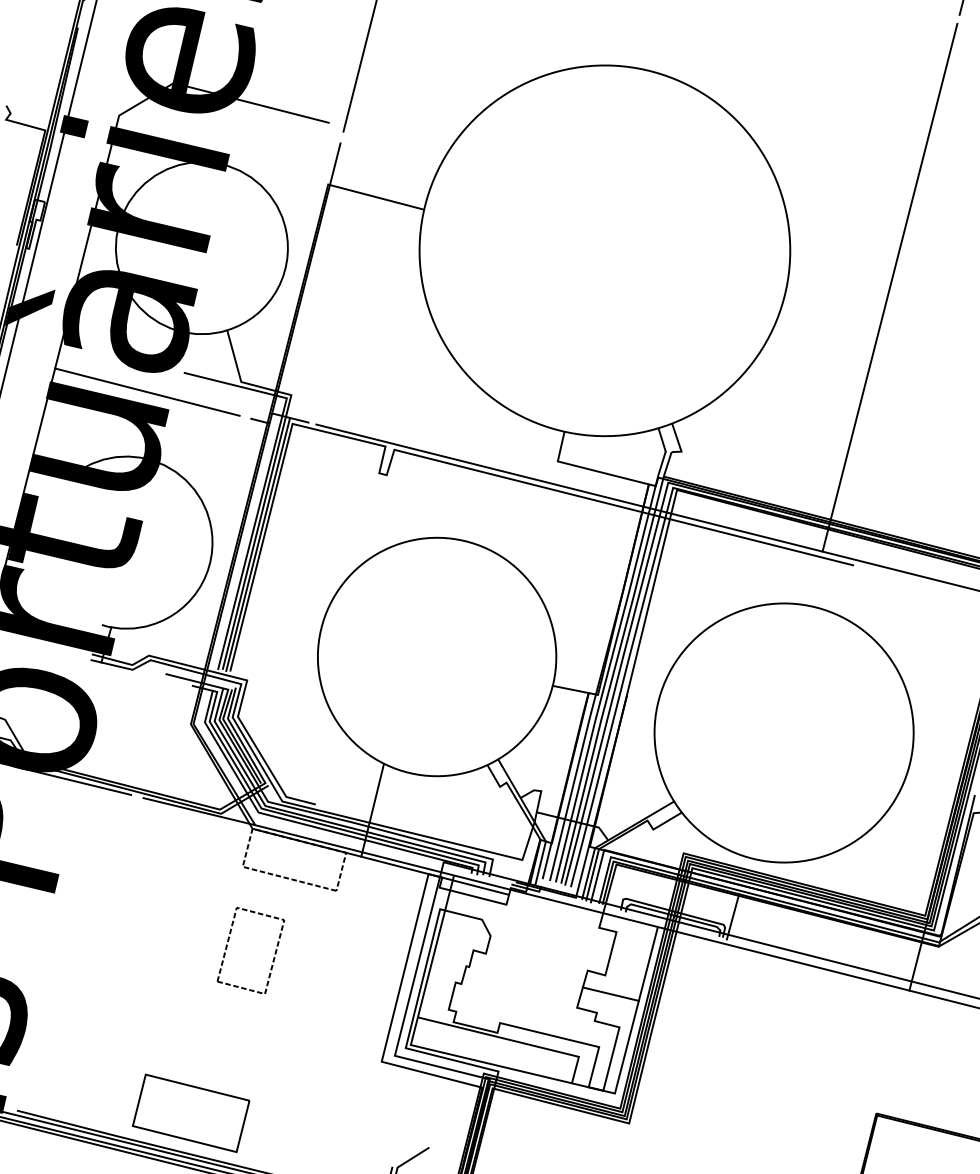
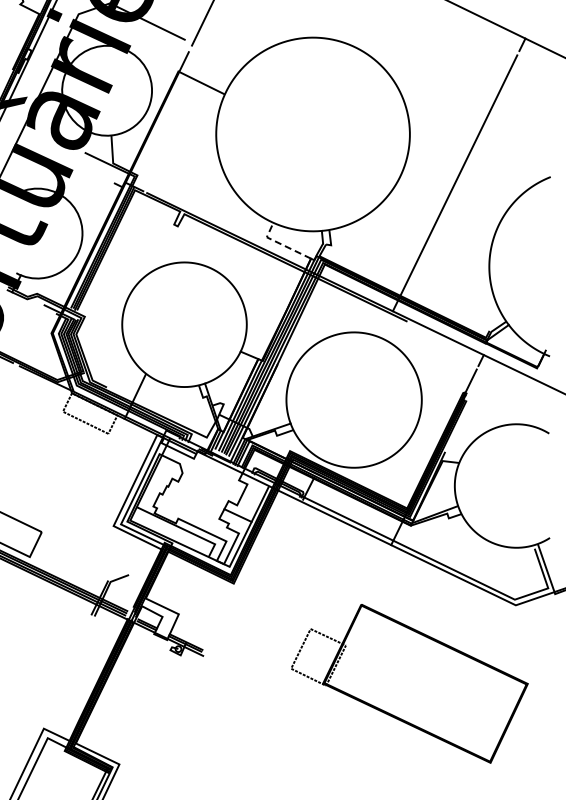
line: (146, 391) -> (63, 158), removed
line: (588, 469) -> (281, 244), solid -> dashed
part: (272, 958) -> (68, 461), removed

